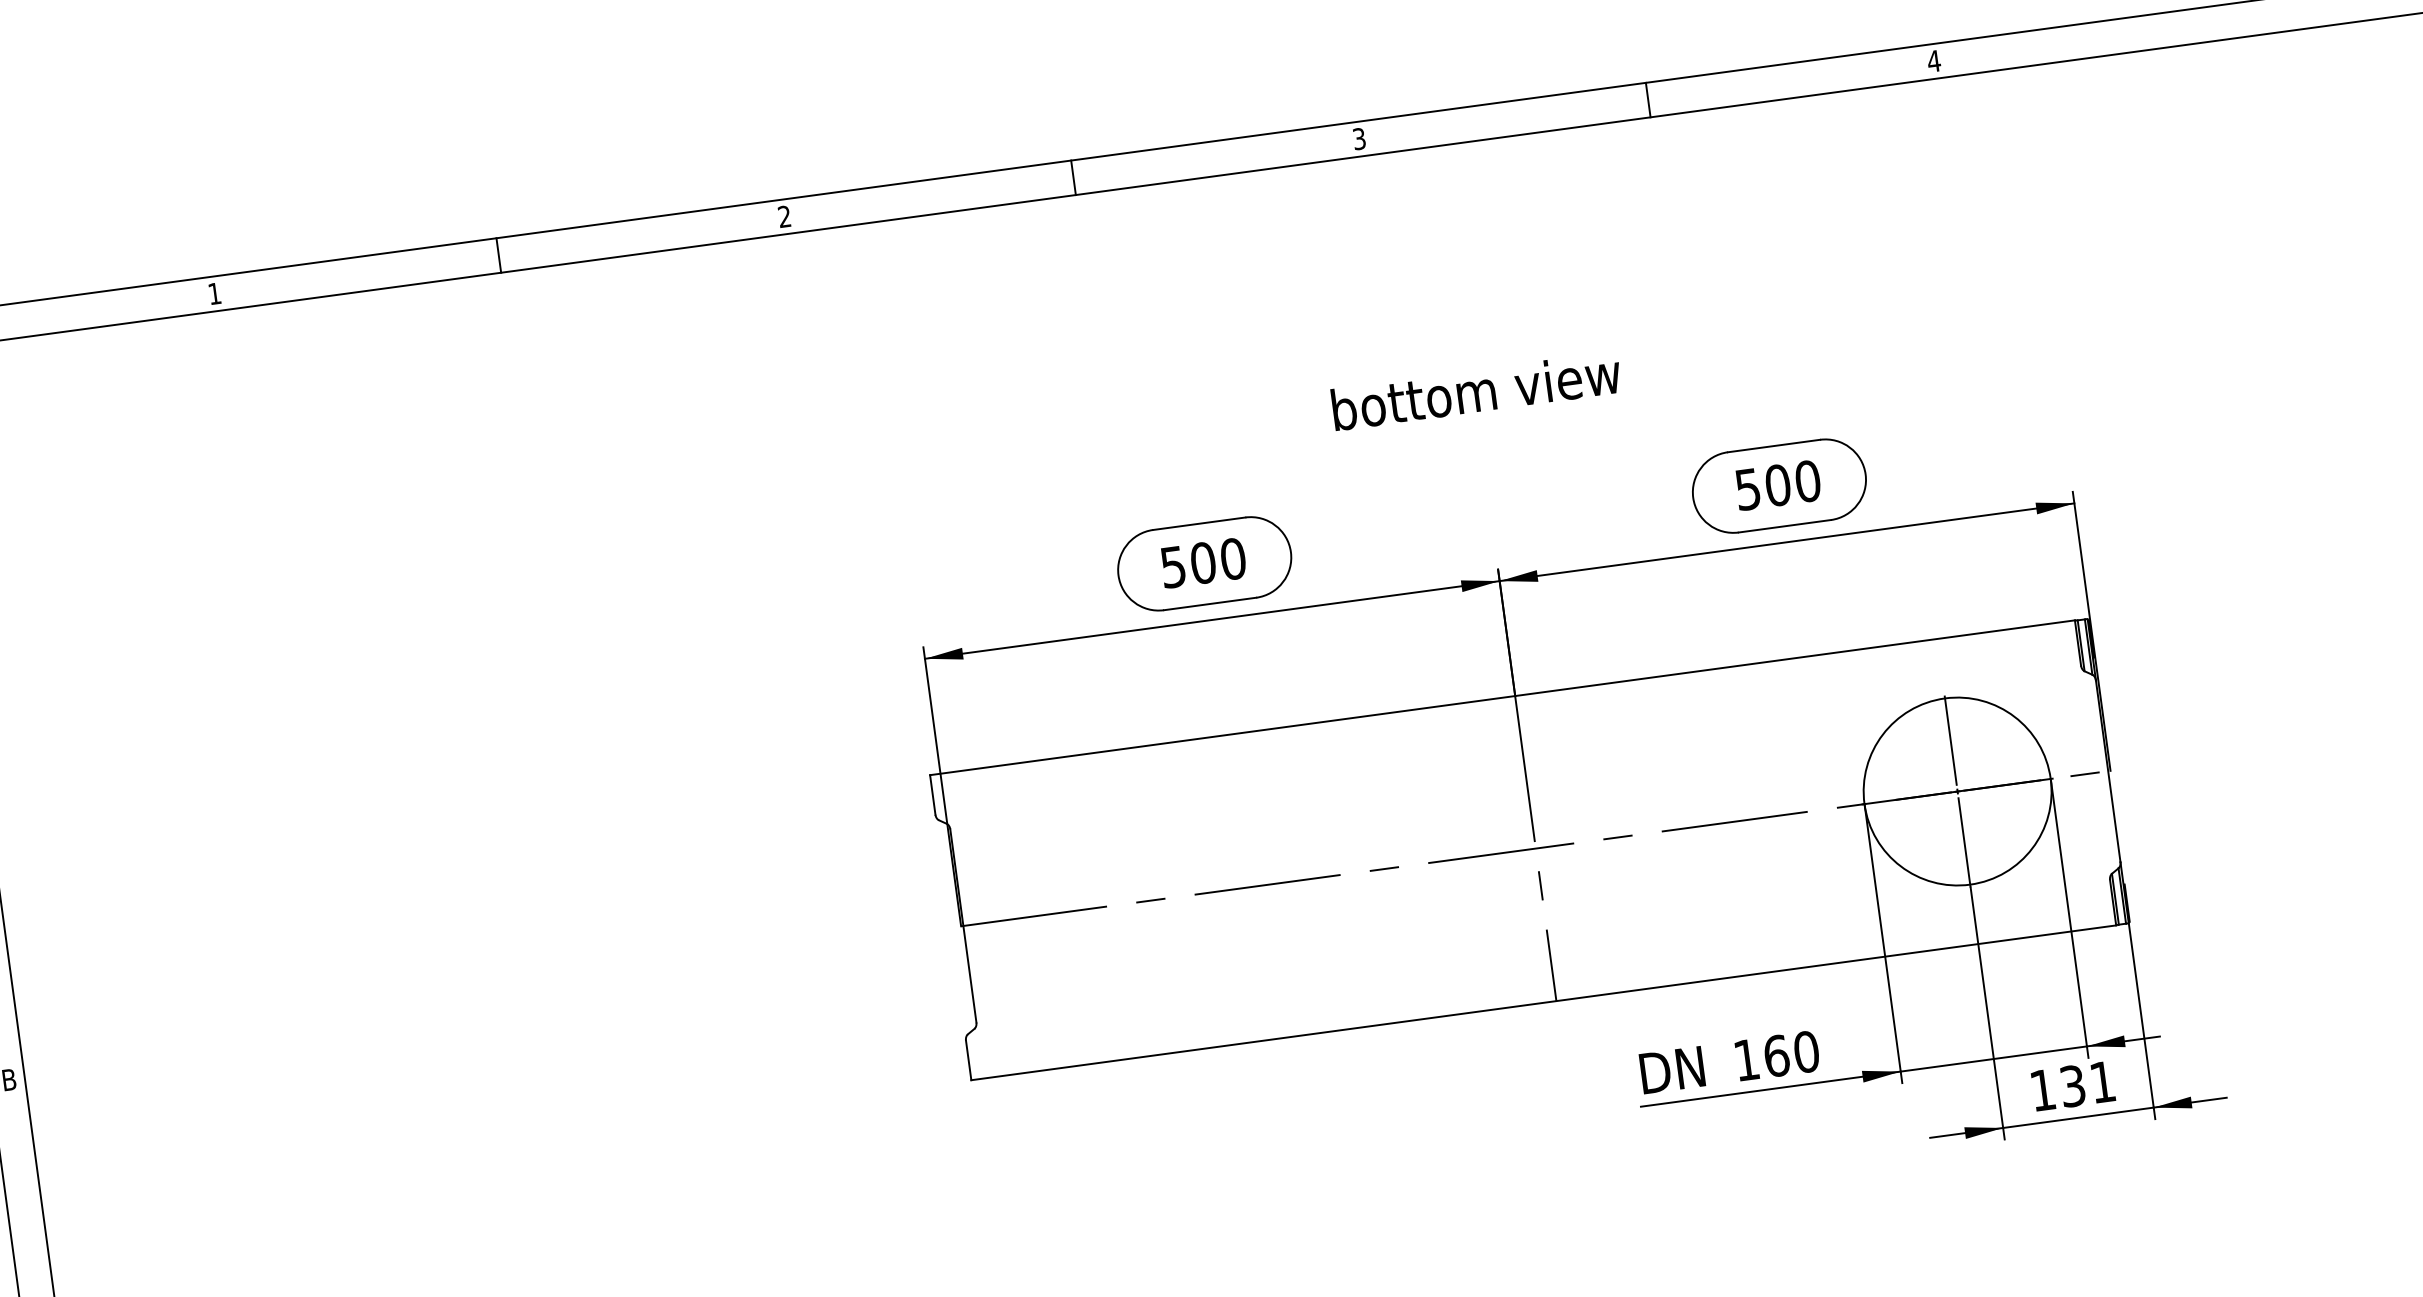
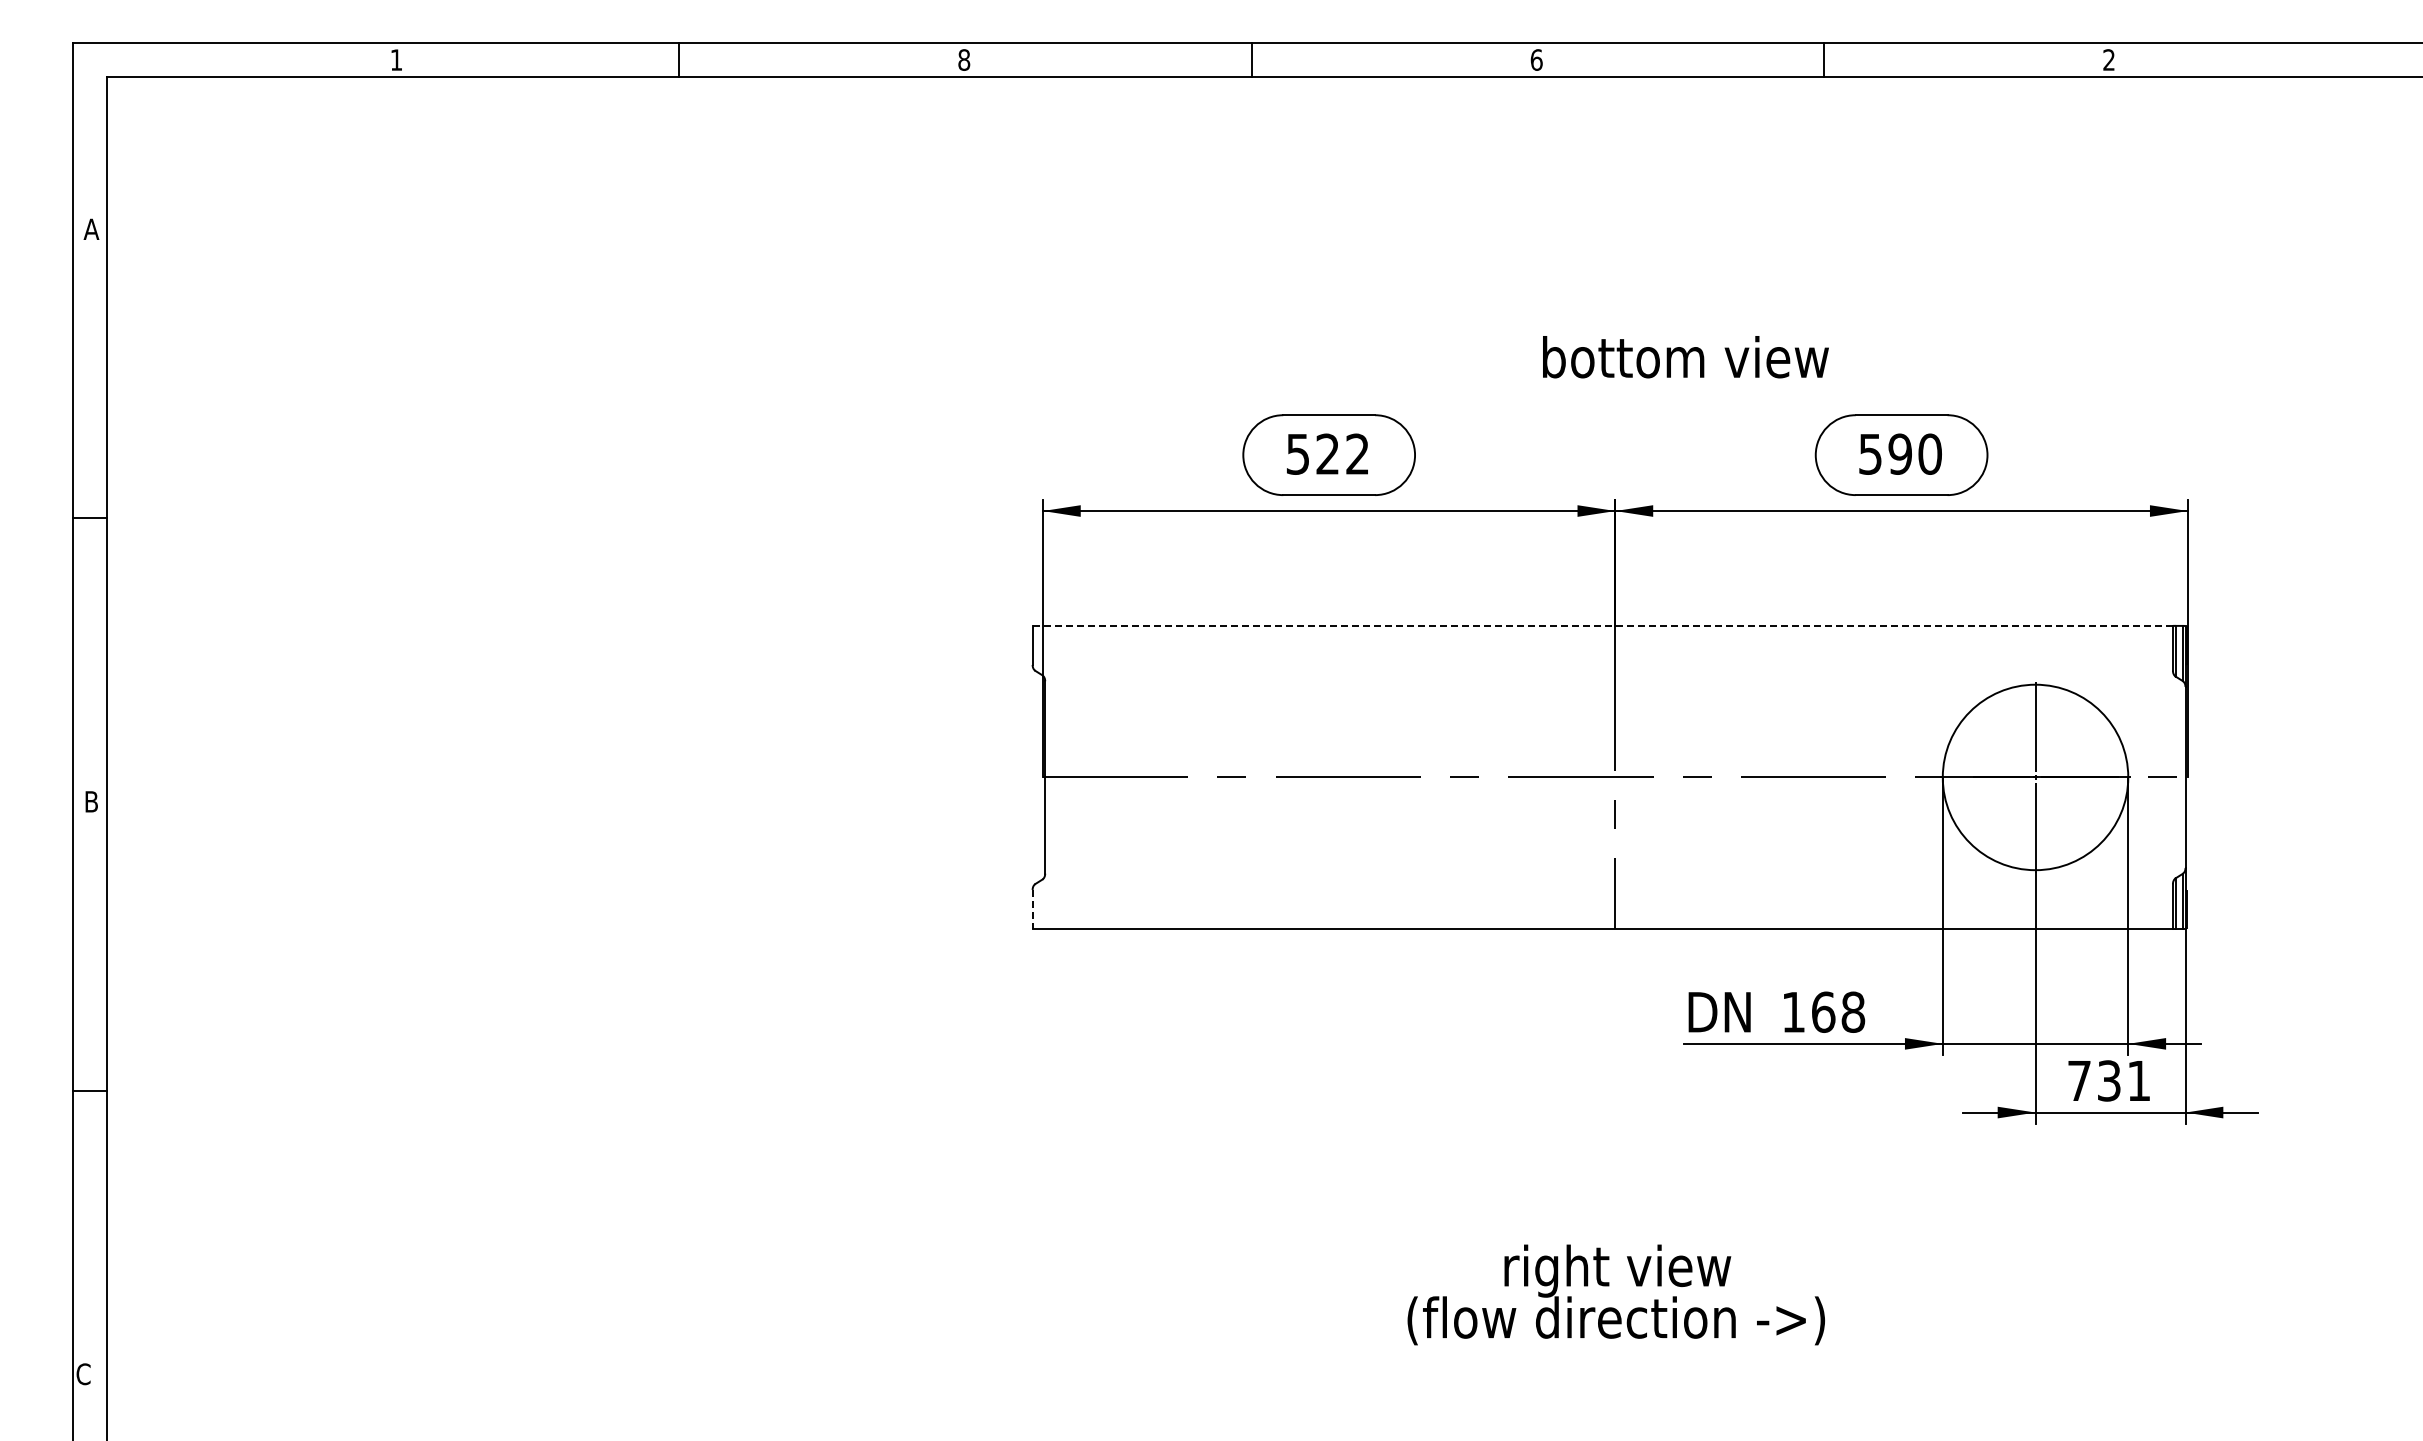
text: (1933, 60) -> (2108, 59), 4 -> 2
text: (1359, 138) -> (1536, 59), 3 -> 6
text: (784, 216) -> (964, 59), 2 -> 8
text: (1476, 391) -> (1685, 357), moved
text: (1778, 484) -> (1900, 453), 500 -> 590
text: (1217, 560) -> (1342, 453), 500 -> 522
line: (1502, 697) -> (1602, 625), solid -> dashed
text: (1806, 1051) -> (1853, 1011), 160 -> 168
line: (968, 1060) -> (1032, 909), solid -> dashed
text: (2042, 1089) -> (2079, 1080), 131 -> 731

